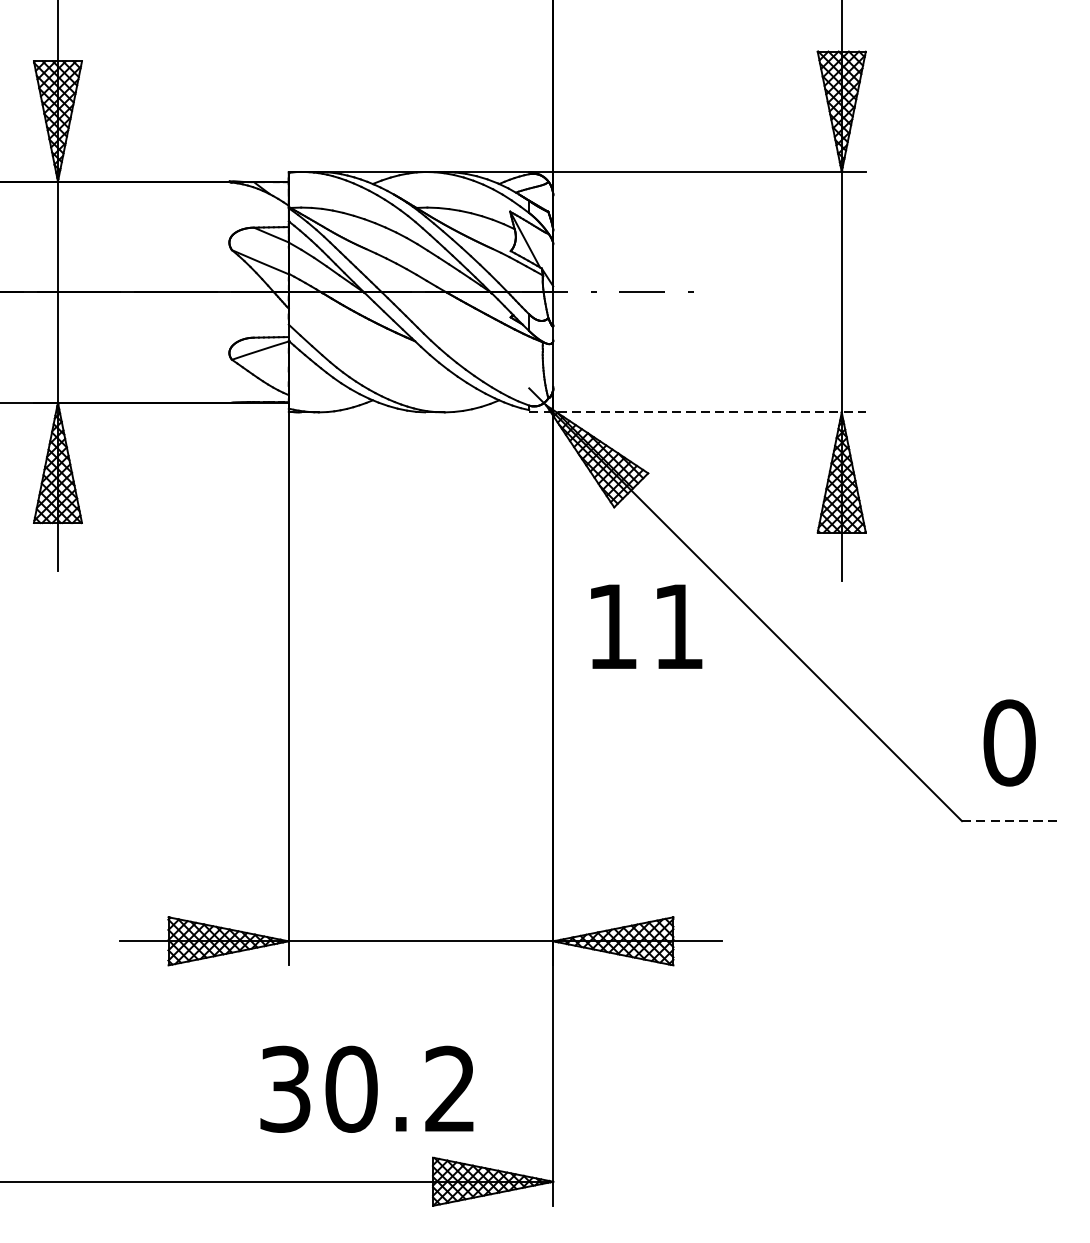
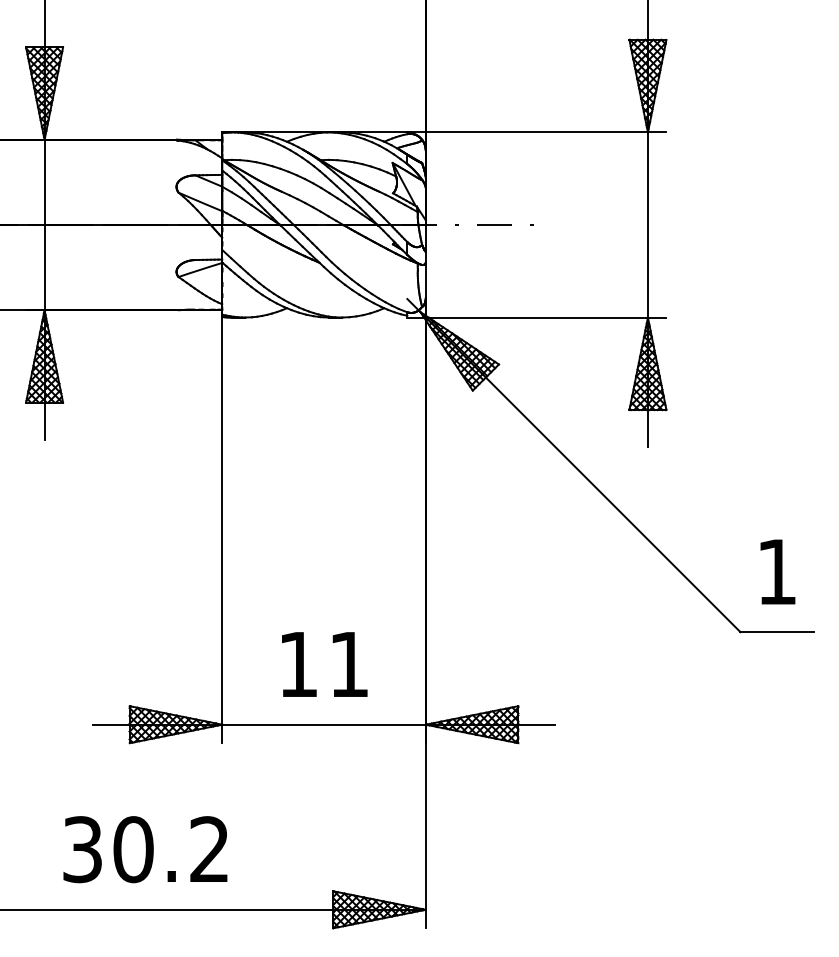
line: (696, 412) -> (536, 317), dashed -> solid
text: (646, 626) -> (324, 664), moved
text: (1010, 742) -> (777, 571), 0 -> 1
line: (1010, 821) -> (777, 632), dashed -> solid
text: (367, 1089) -> (145, 849), moved

